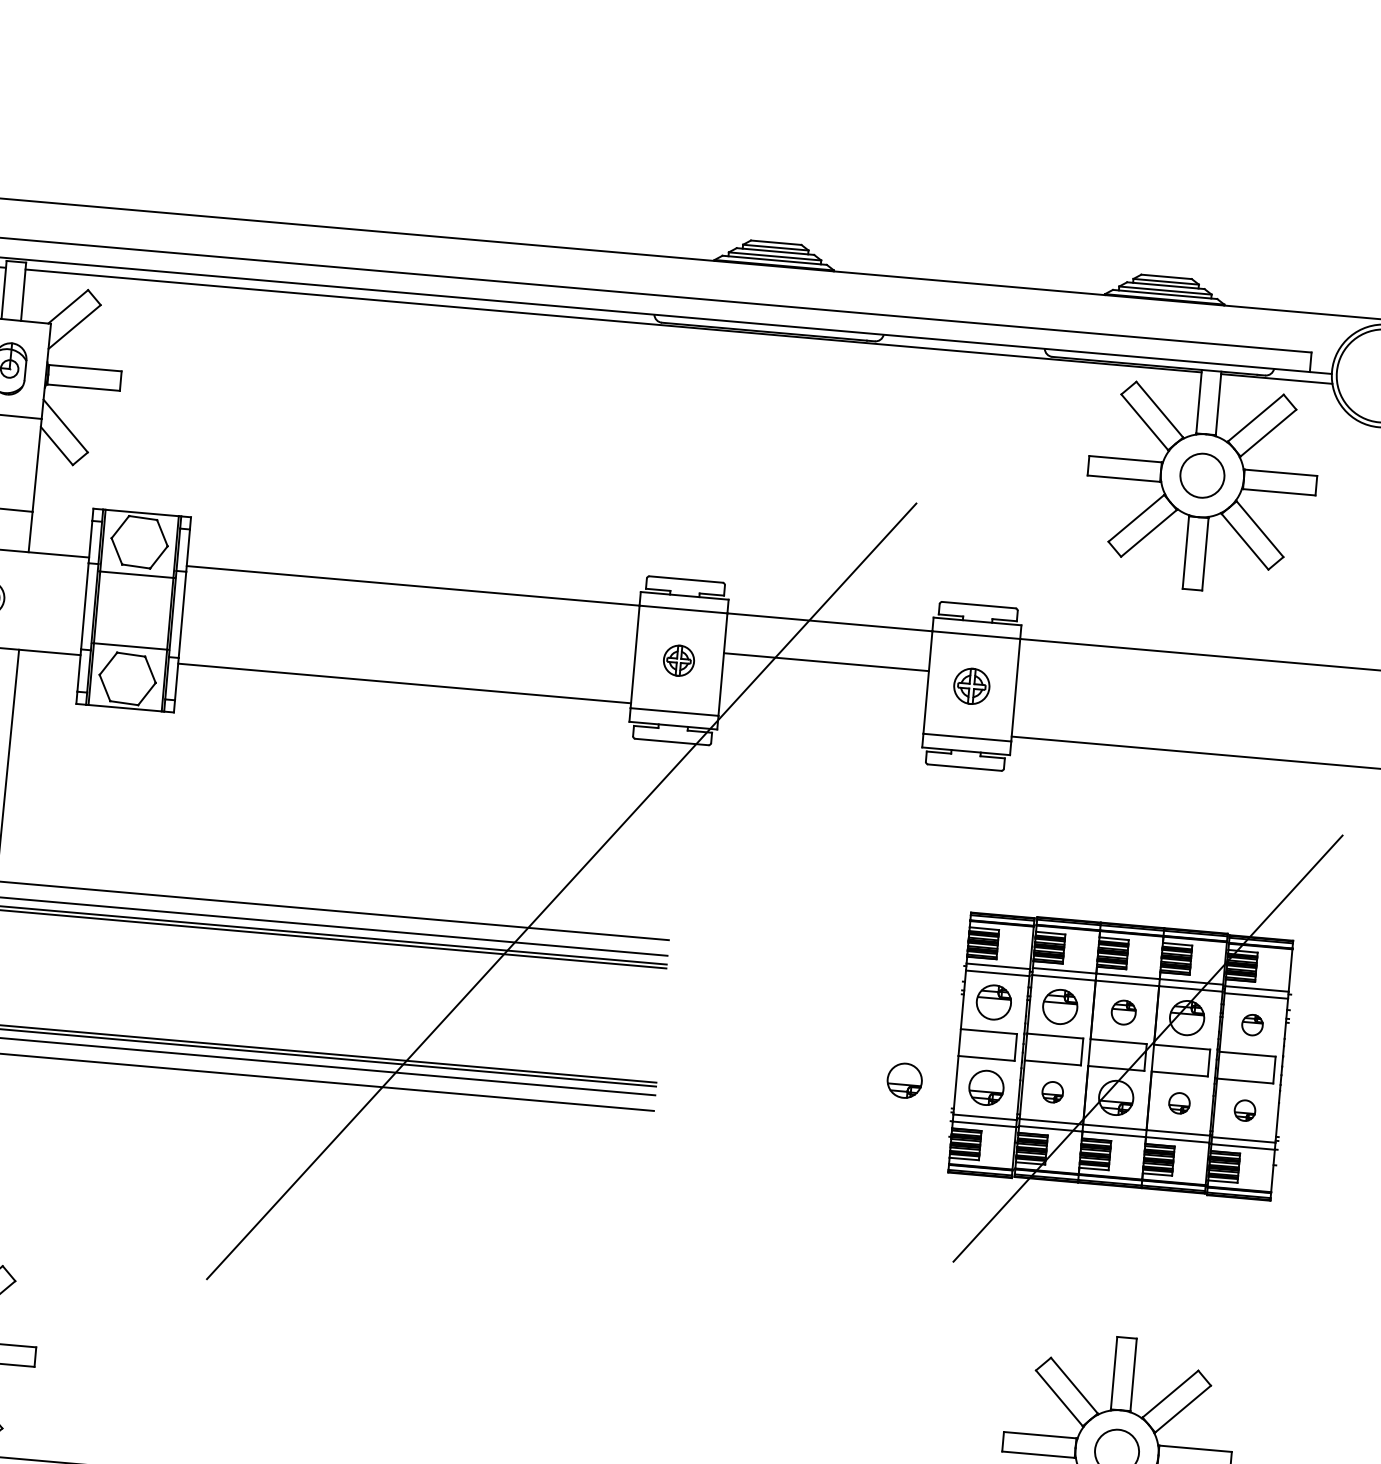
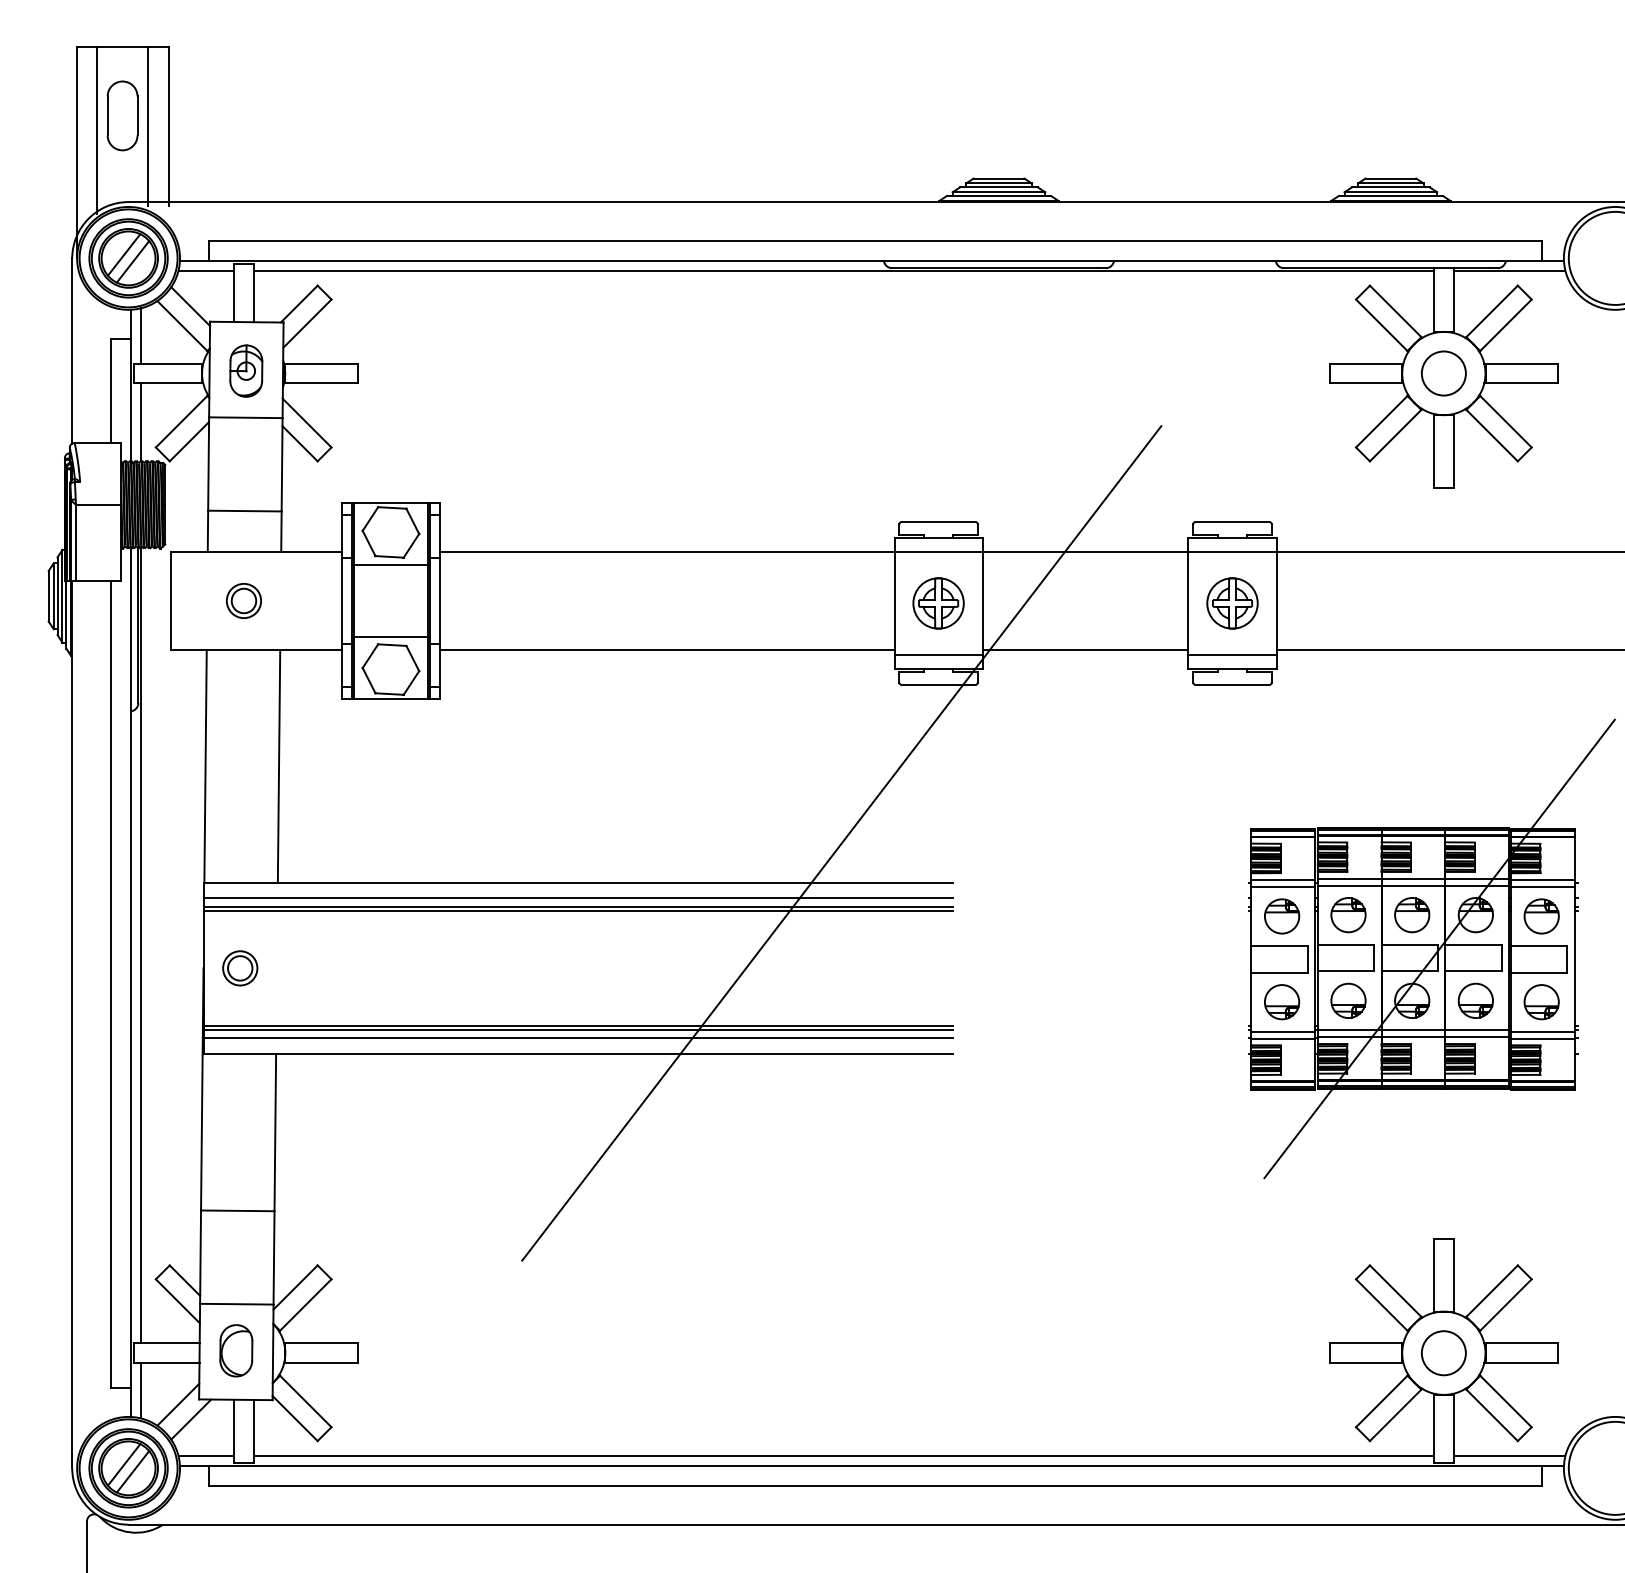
part: (678, 660) -> (938, 603), size x1.67
line: (826, 662) -> (1085, 650), moved
part: (971, 686) -> (1232, 603), size x1.43
part: (1123, 1012) -> (1412, 915), size x1.43
part: (1252, 1025) -> (1541, 916), size x1.67
part: (905, 1081) -> (1200, 1002), removed
part: (1052, 1092) -> (1348, 1000), size x1.67
part: (1179, 1103) -> (1475, 1000), size x1.67
part: (1244, 1110) -> (1541, 1002), size x1.67

